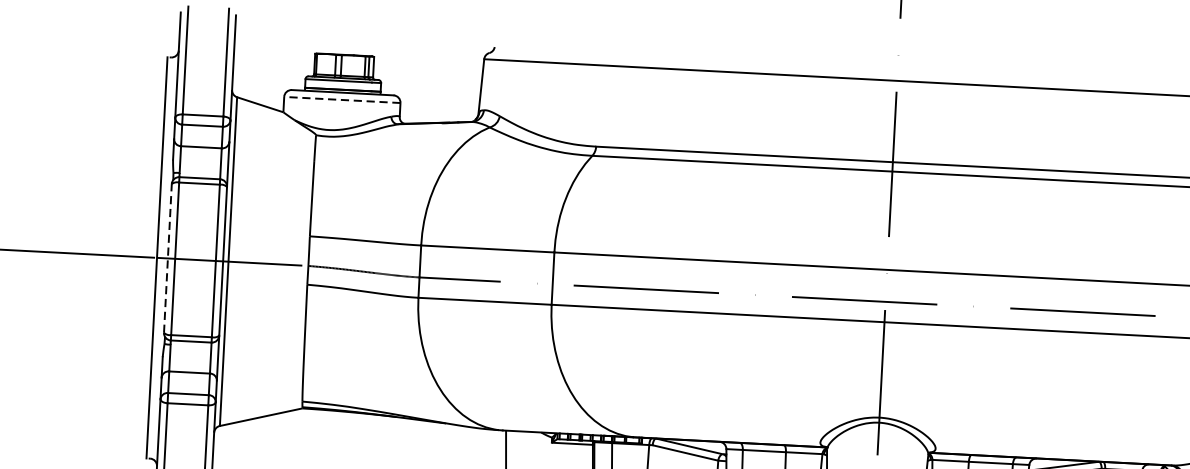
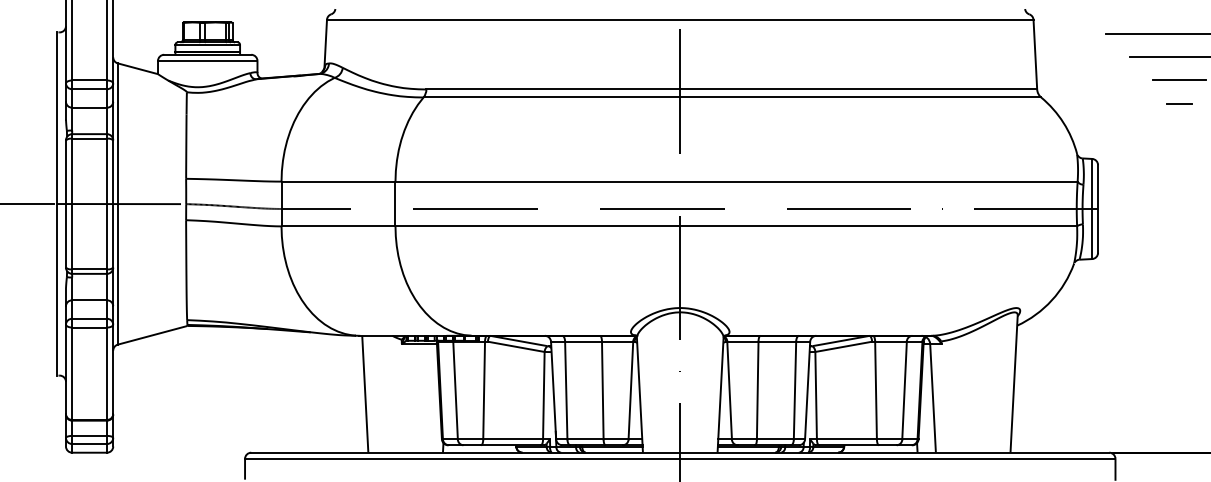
line: (342, 100) -> (207, 61), dashed -> solid
line: (167, 258) -> (65, 204), dashed -> solid

